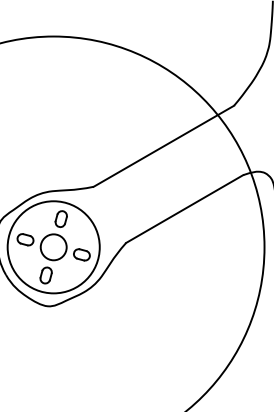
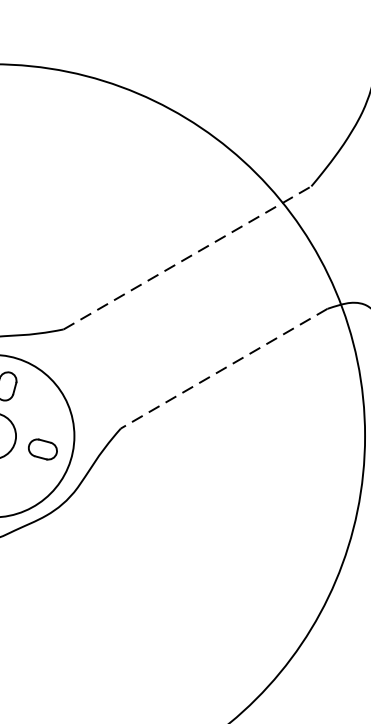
line: (164, 146) -> (188, 258), solid -> dashed
line: (184, 209) -> (223, 369), solid -> dashed

